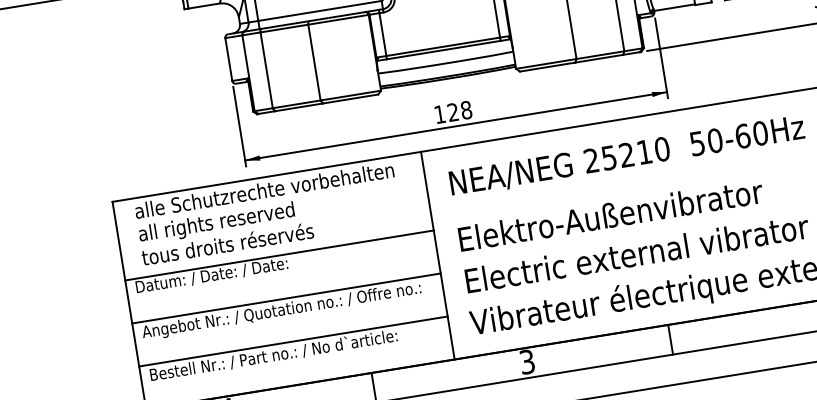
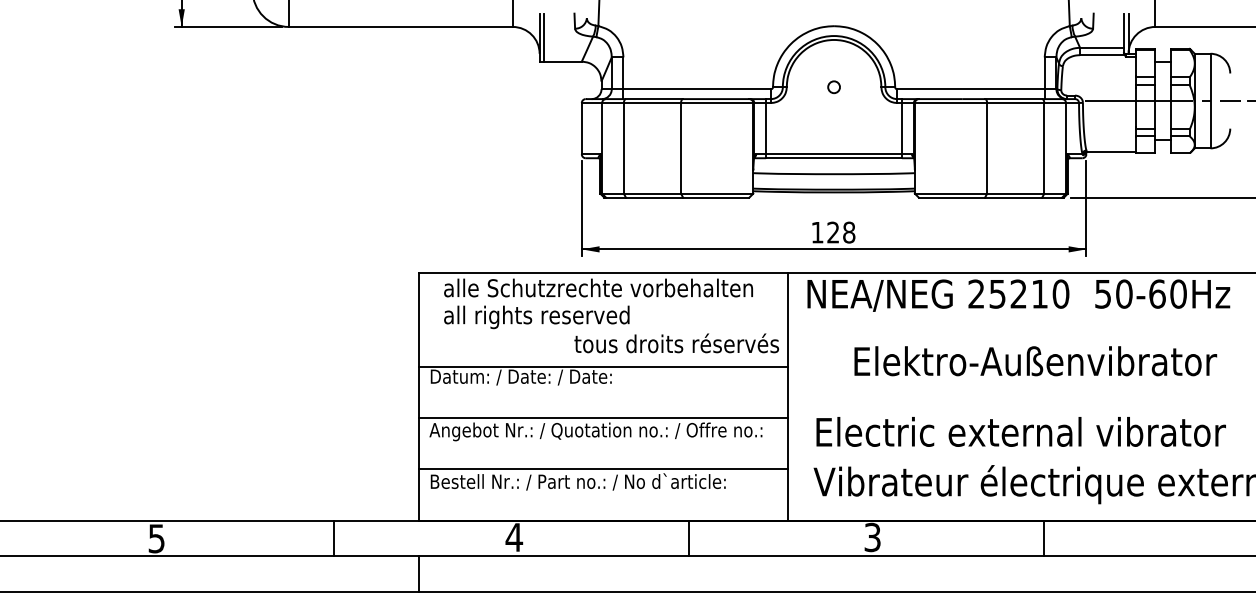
text: (626, 156) -> (1018, 295), moved
text: (610, 215) -> (1035, 361), moved
text: (227, 244) -> (676, 343), moved

